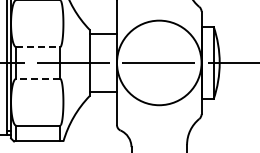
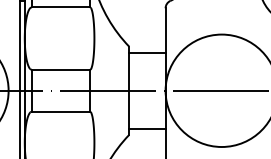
line: (38, 47) -> (61, 70), dashed -> solid
line: (38, 78) -> (61, 111), dashed -> solid

